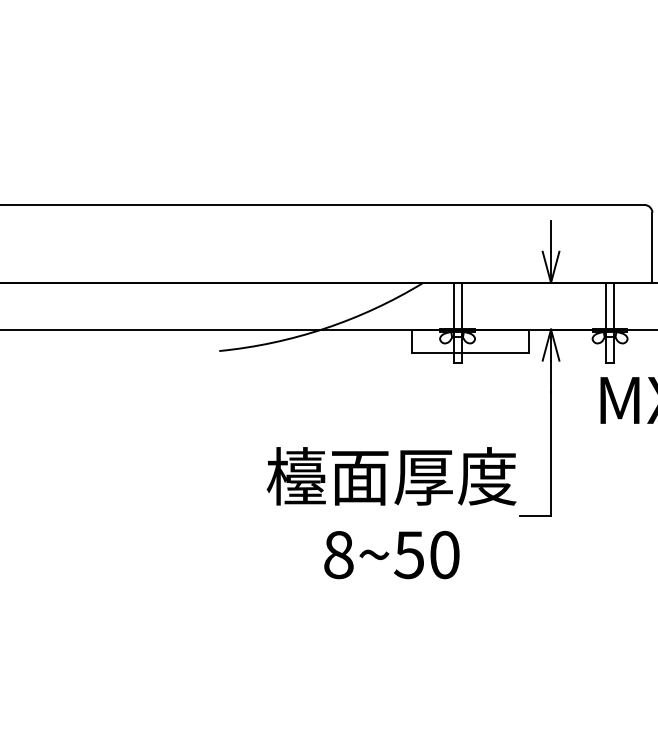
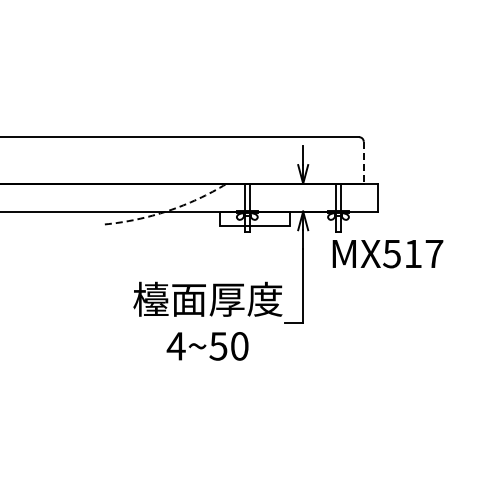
line: (651, 247) -> (363, 162), solid -> dashed
arc: (325, 327) -> (168, 210), solid -> dashed
text: (337, 555) -> (175, 346), 8~50 -> 4~50

